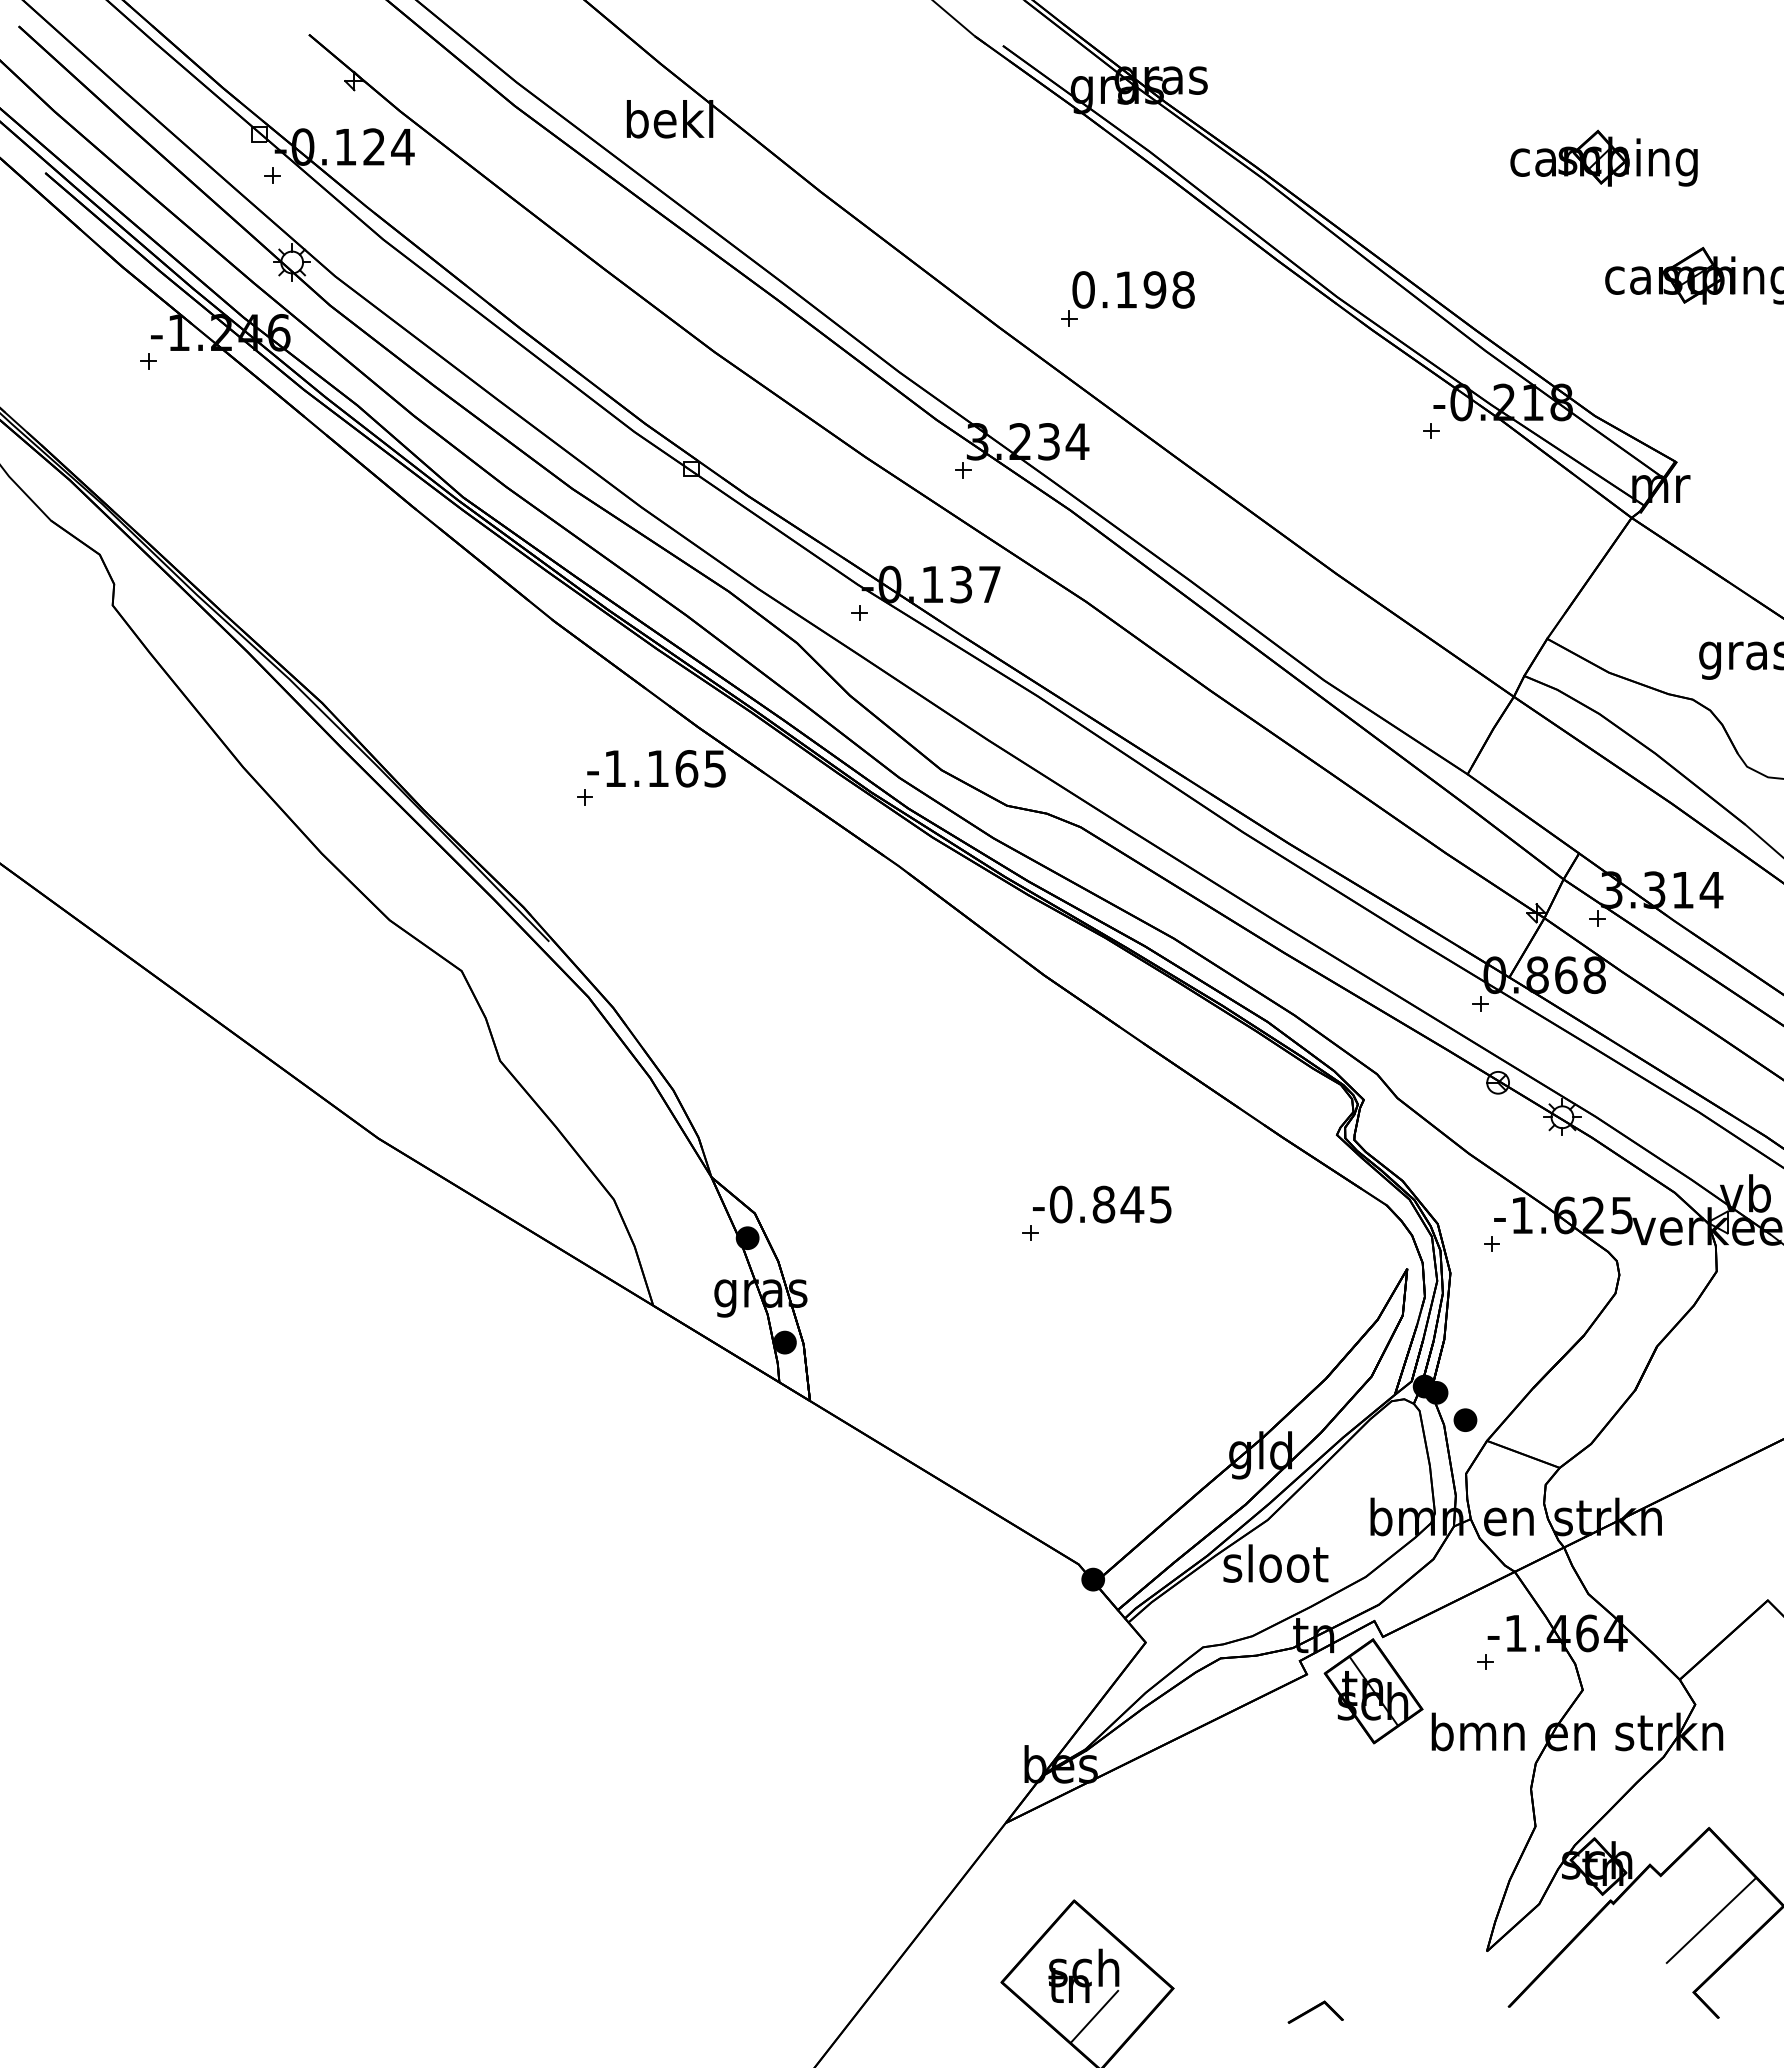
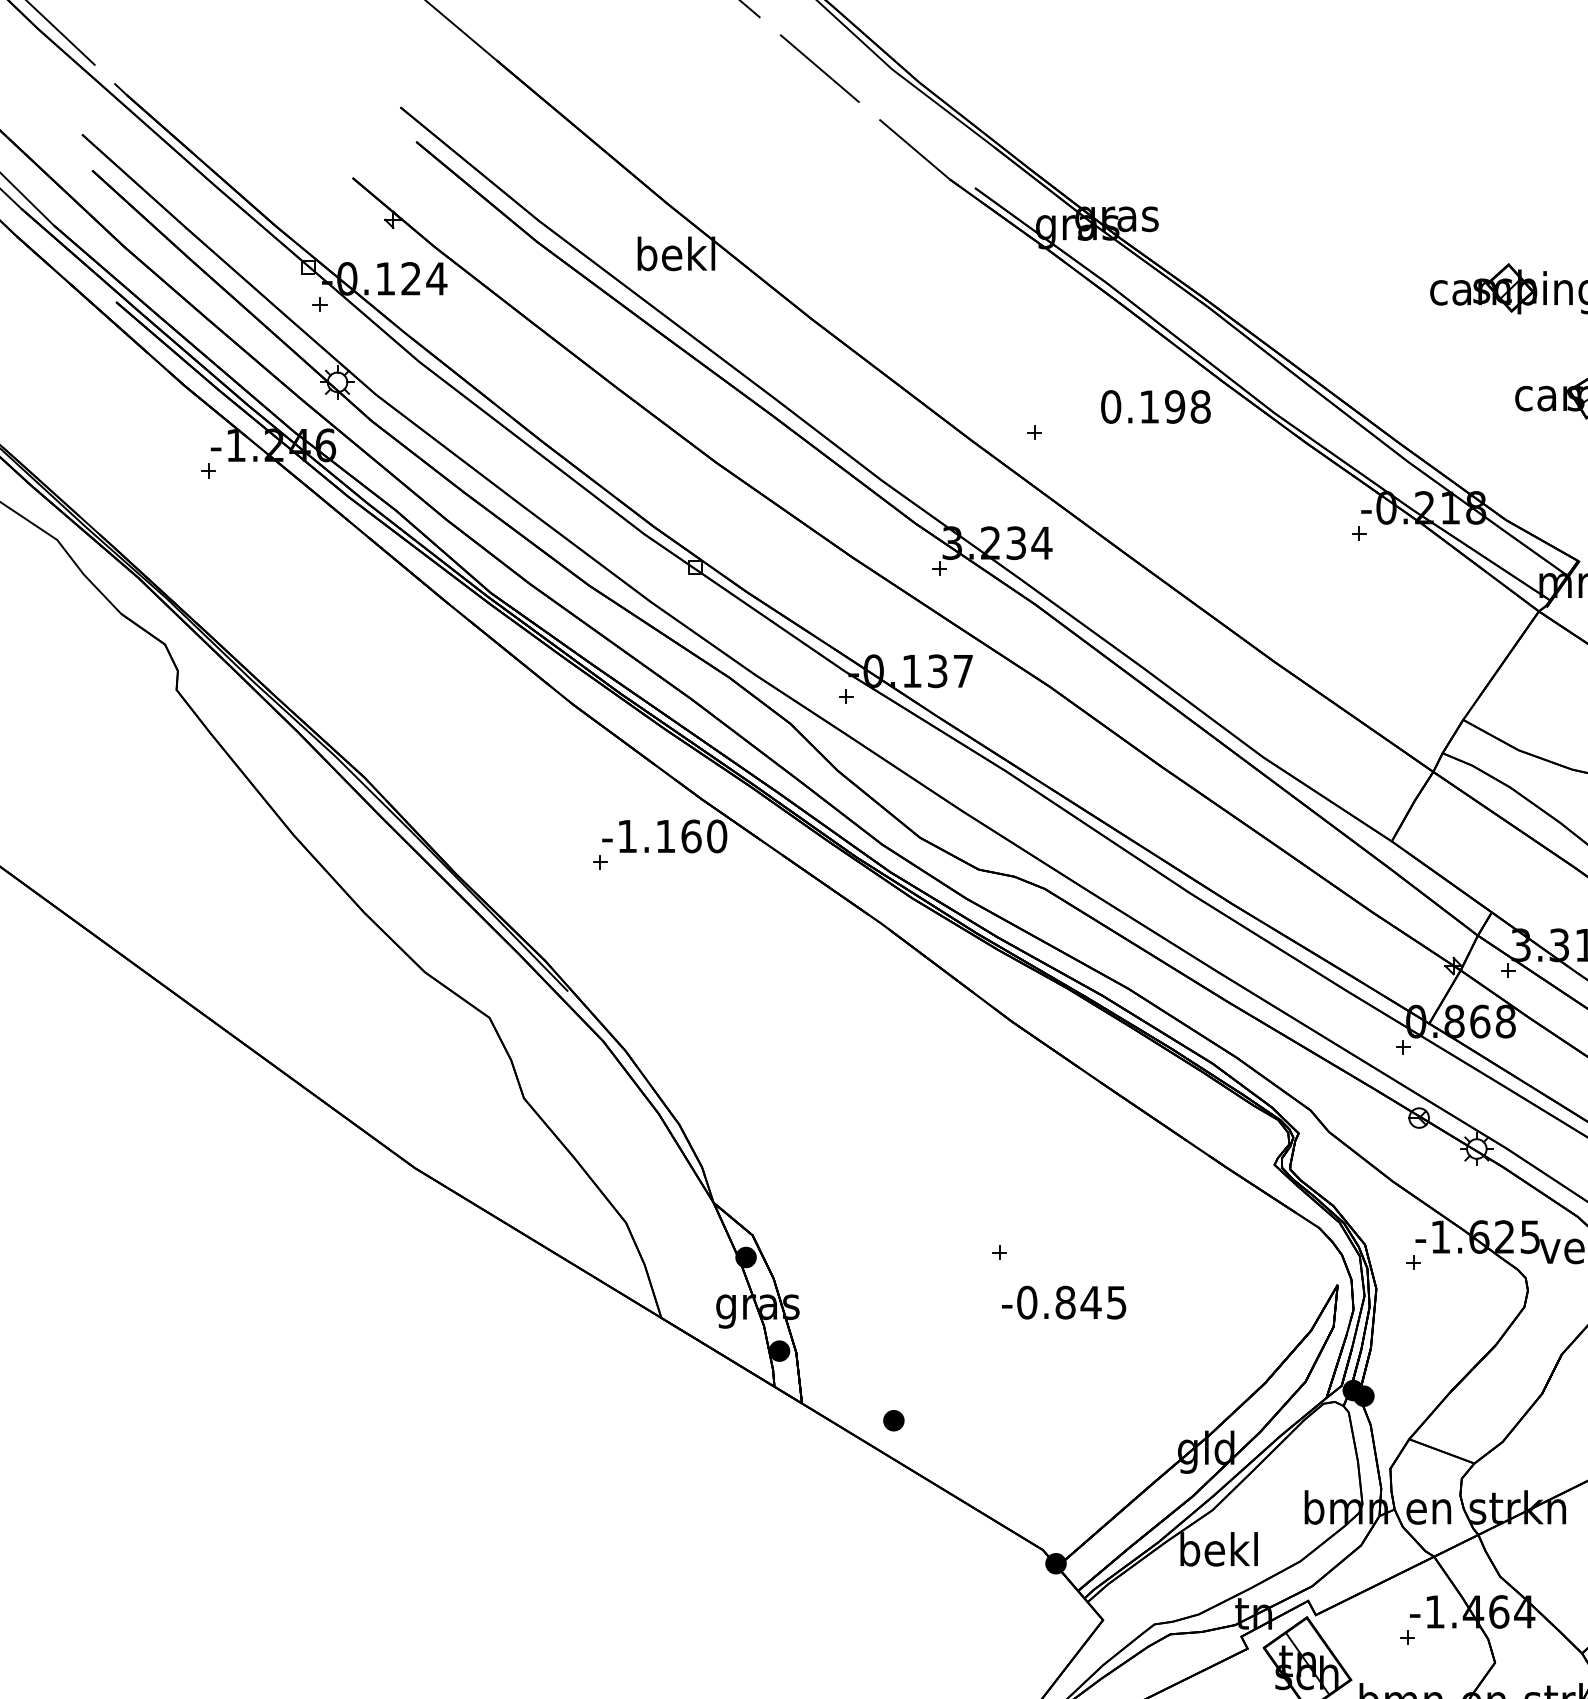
text: (1133, 289) -> (1155, 406), moved
text: (715, 768) -> (717, 836), -1.165 -> -1.160
text: (1102, 1204) -> (1064, 1302), moved
part: (1465, 1419) -> (893, 1420), moved
text: (1275, 1563) -> (1219, 1549), sloot -> bekl

